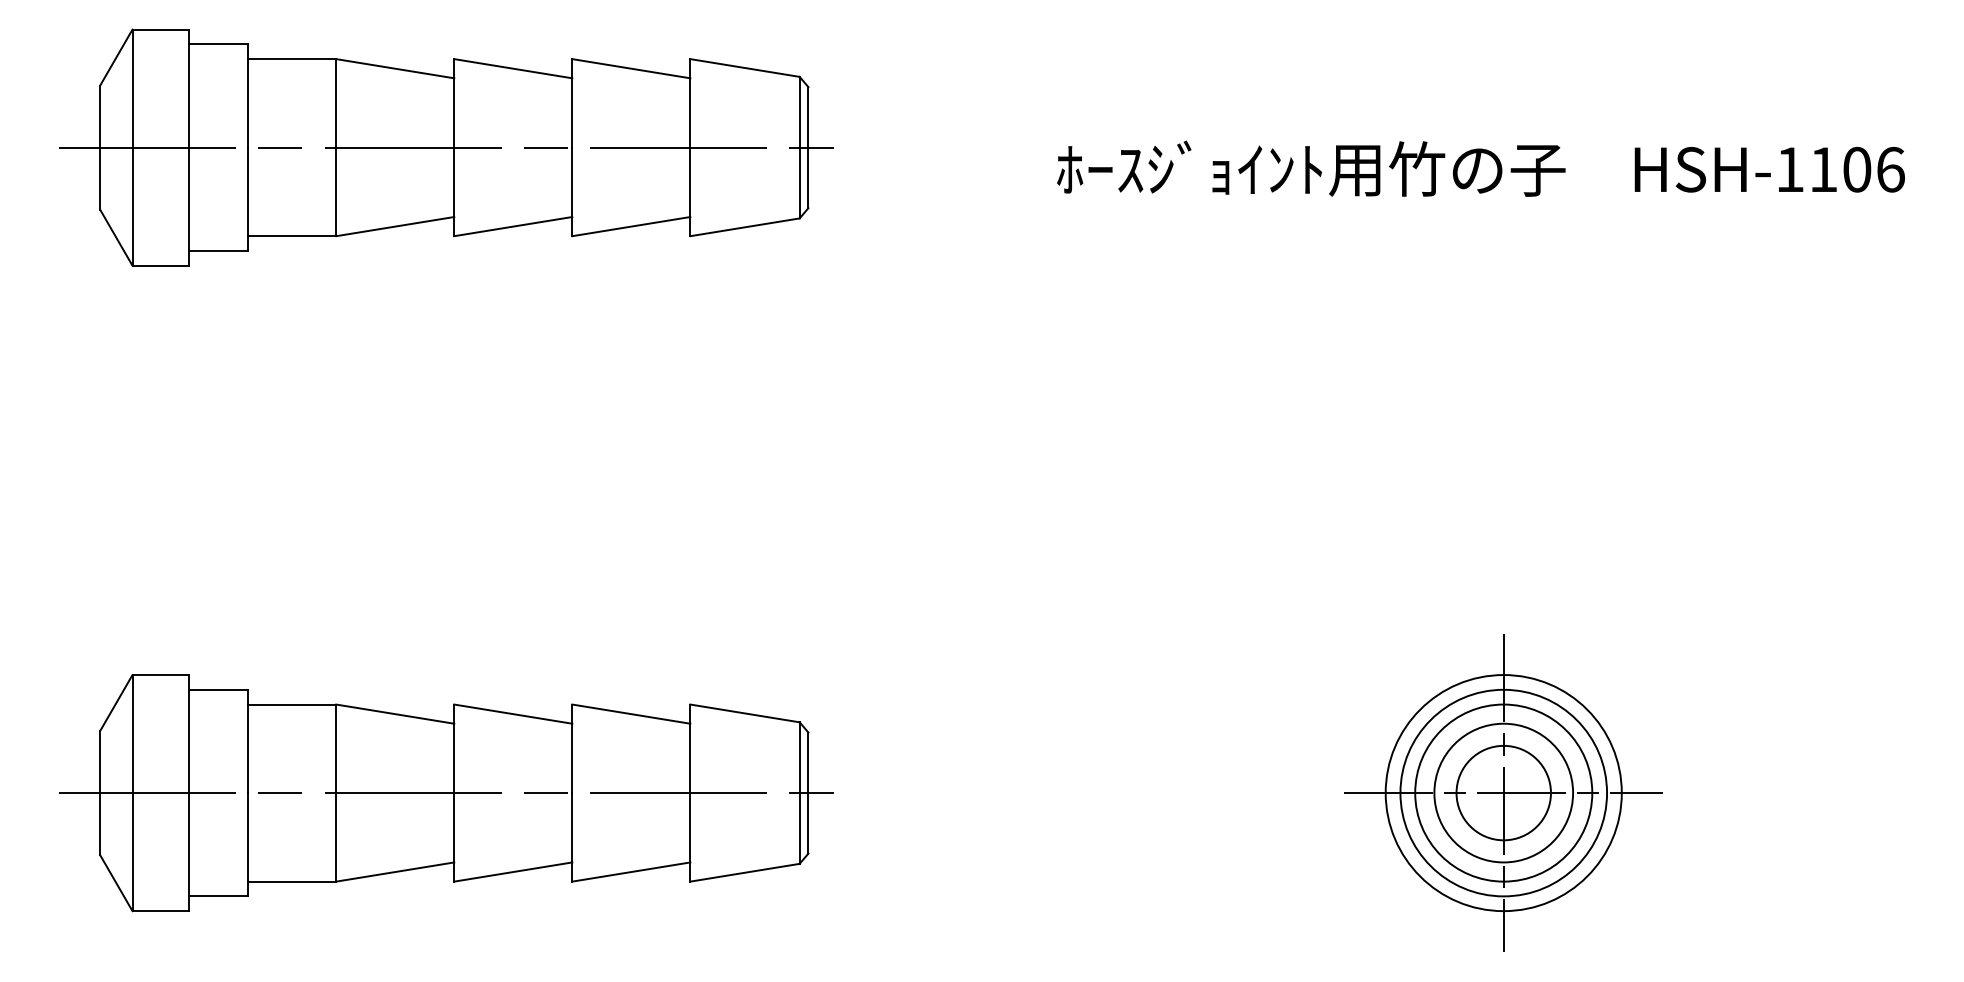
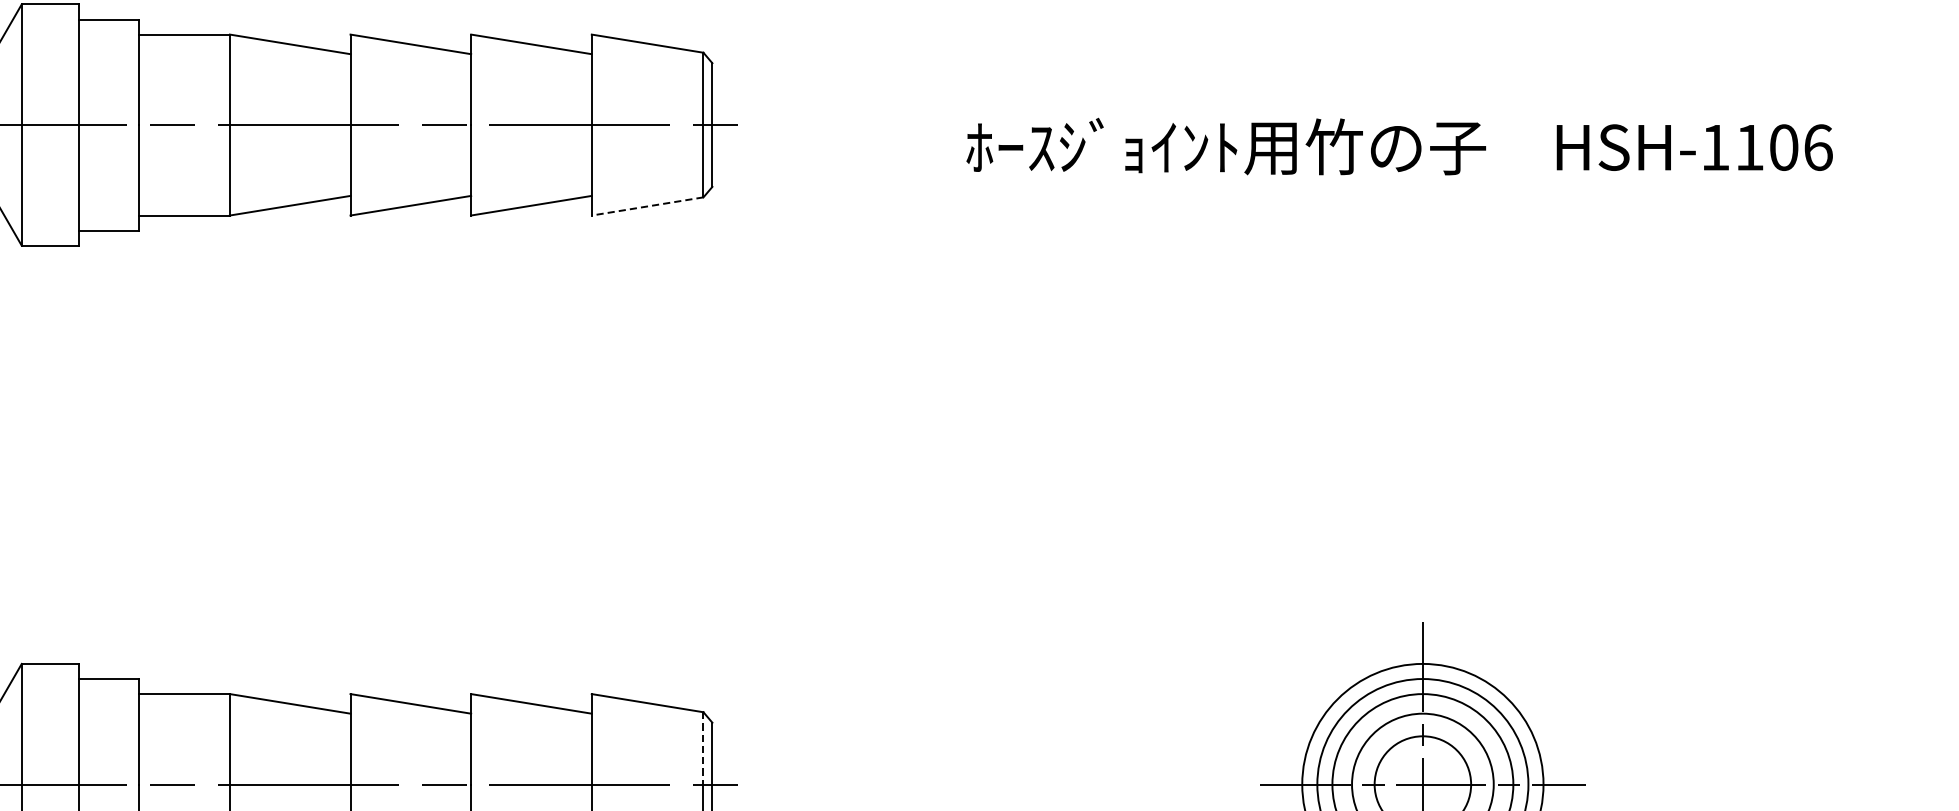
line: (744, 227) -> (647, 206), solid -> dashed
line: (799, 758) -> (703, 749), solid -> dashed

